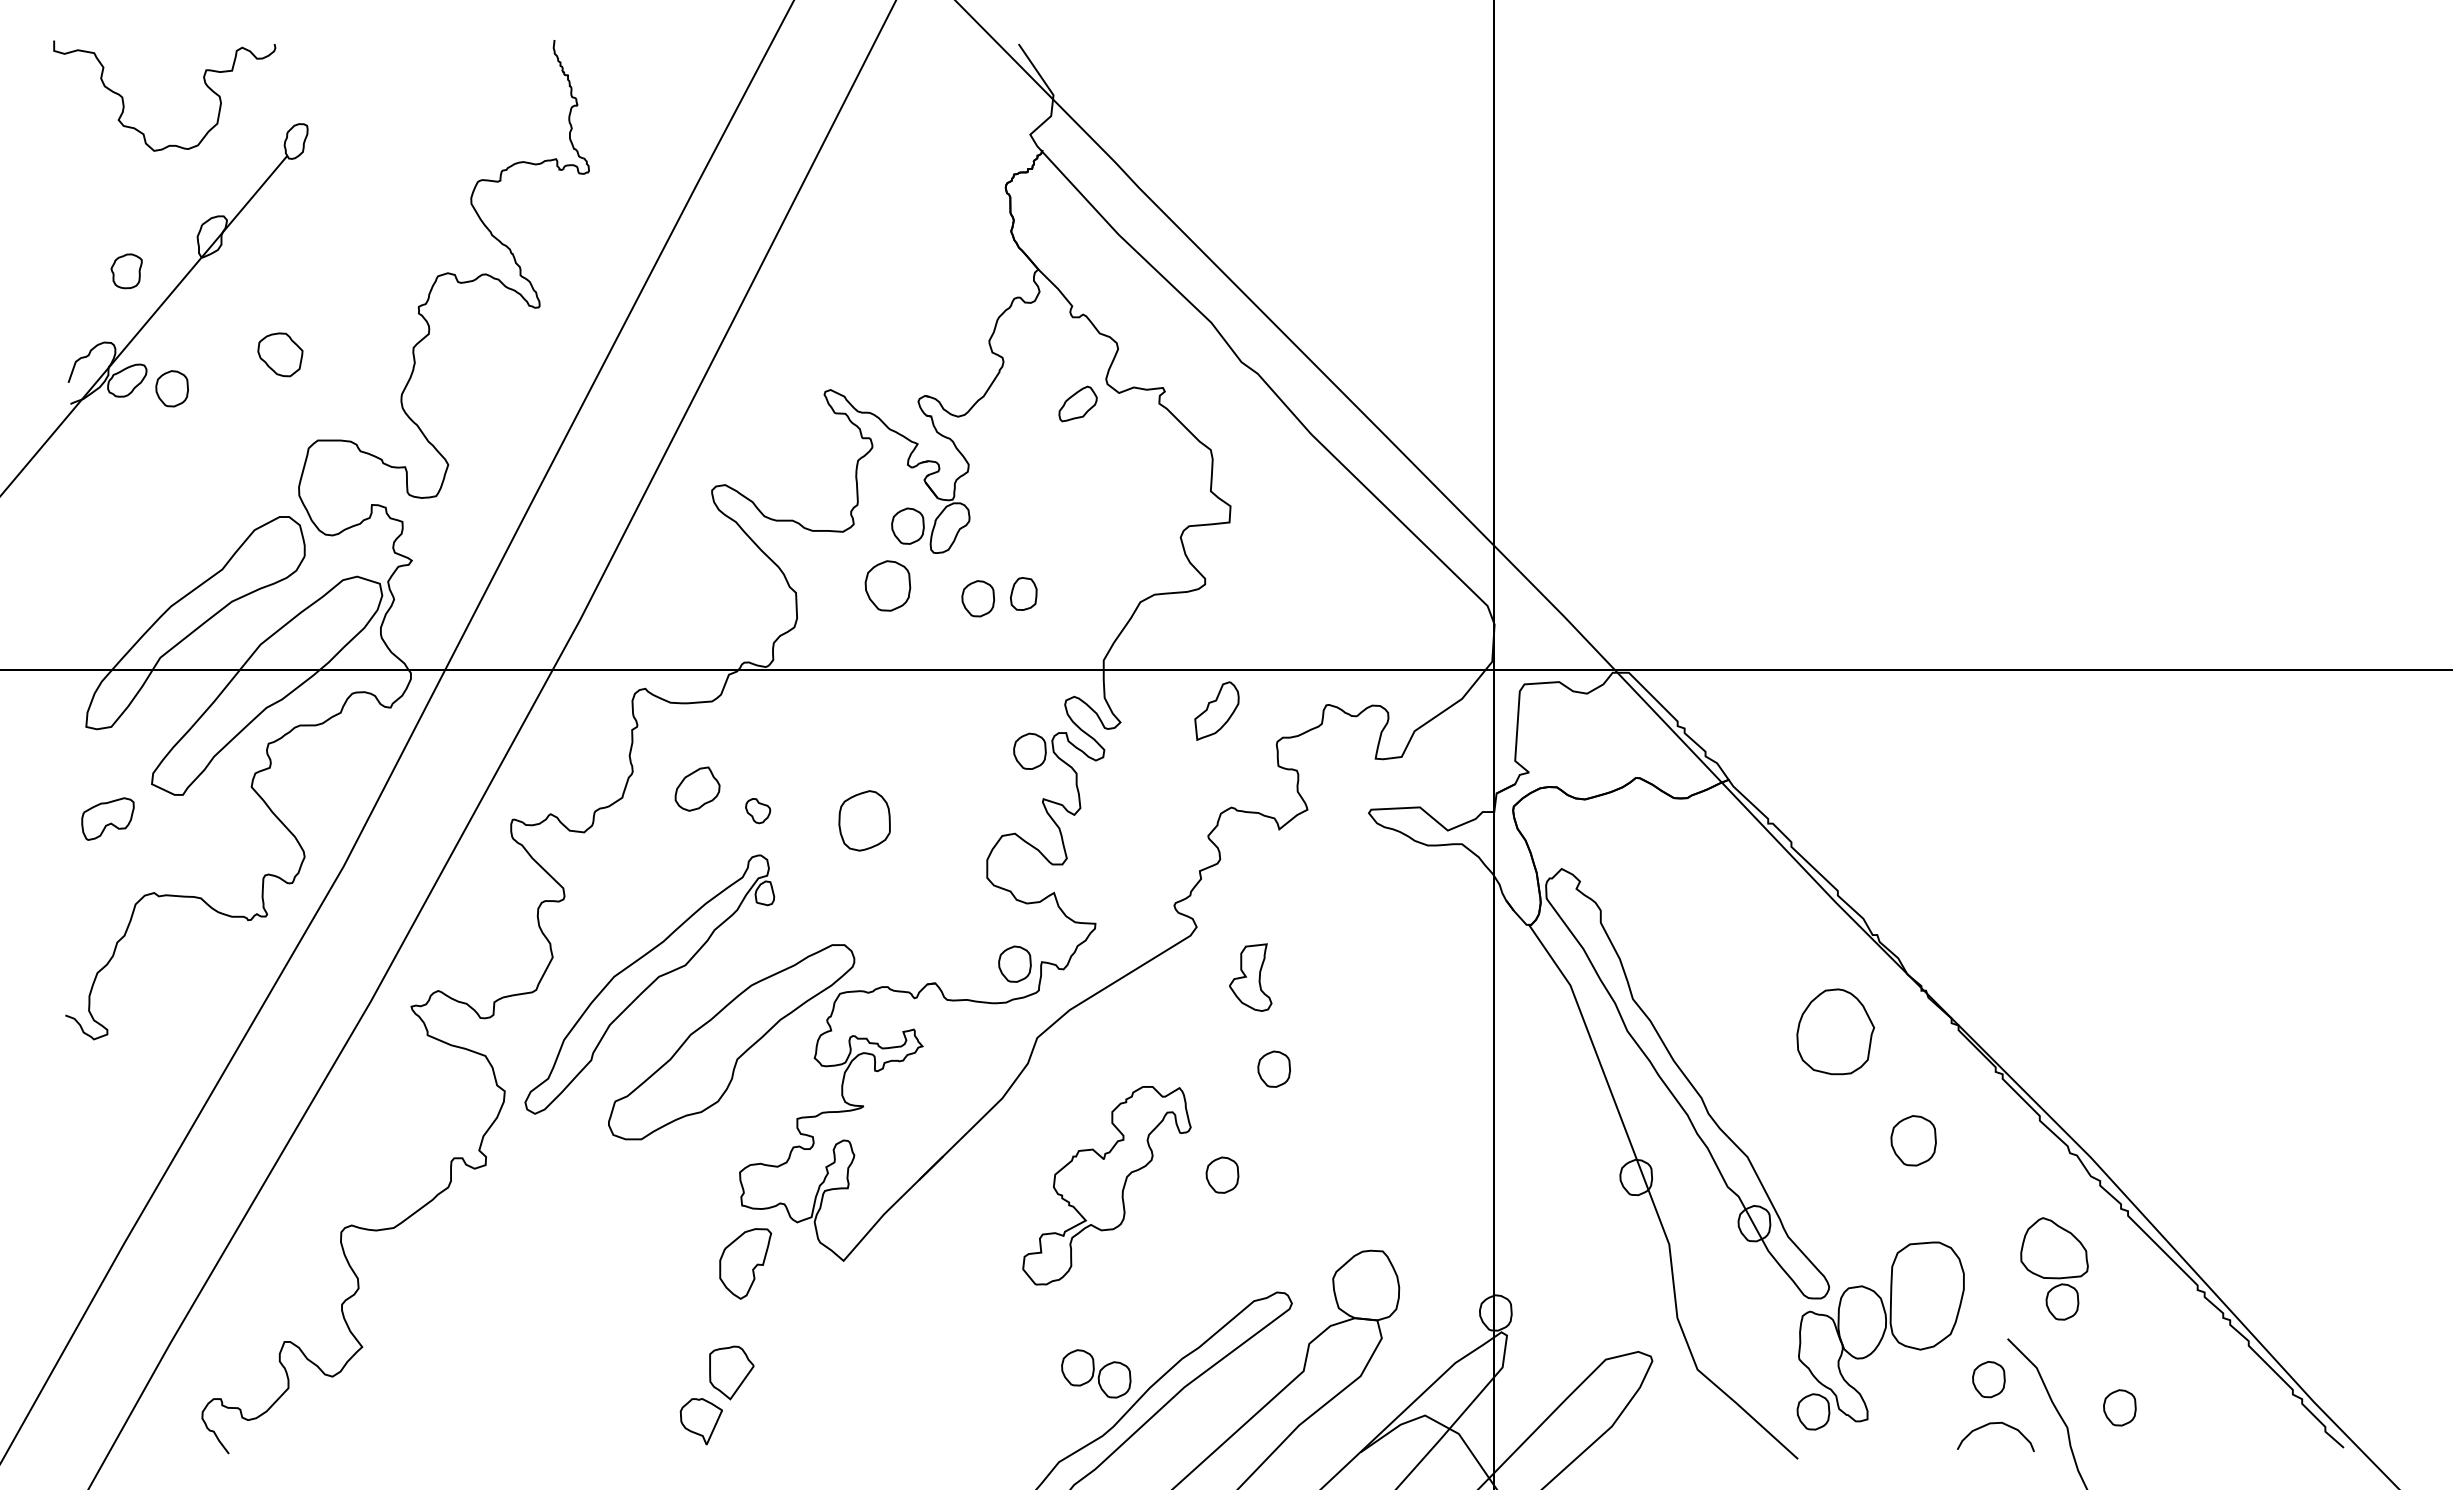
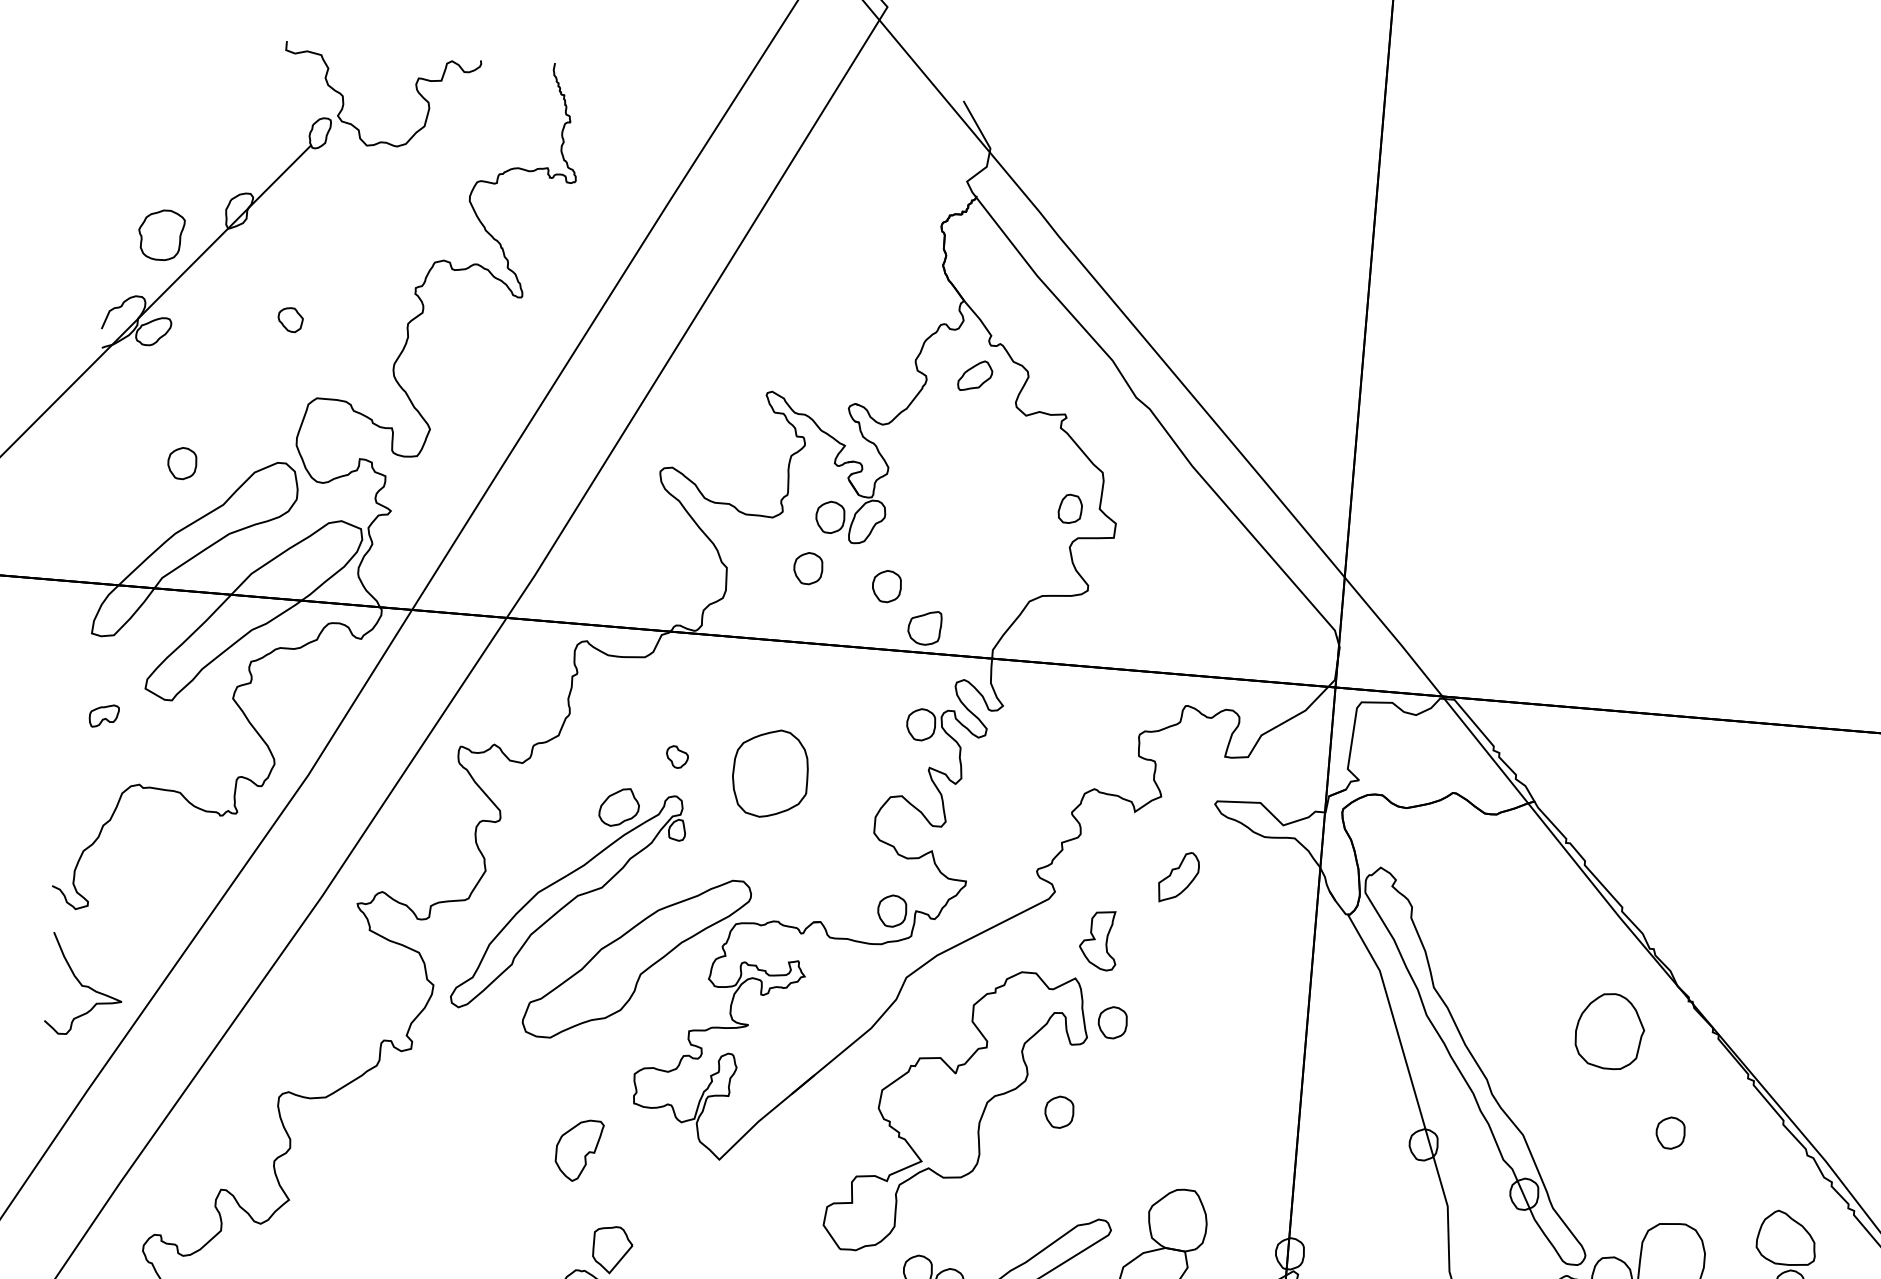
curve: (124, 103) -> (344, 101), moved
part: (126, 271) -> (160, 235), size x1.67
part: (280, 354) -> (290, 319), size x0.62
part: (171, 388) -> (181, 463), moved
part: (1077, 403) -> (974, 375), moved
part: (887, 585) -> (807, 568), size x0.71
part: (1023, 593) -> (1070, 508), moved
part: (1024, 641) -> (924, 627), added
part: (1216, 710) -> (1178, 876), moved
part: (697, 788) -> (619, 806), moved
part: (107, 818) -> (103, 715), size x0.62
part: (864, 820) -> (770, 773), size x1.67
curve: (112, 1124) -> (85, 985), added
part: (1913, 1140) -> (1670, 1132), size x0.71
part: (1106, 1185) -> (956, 1112), size x1.67
part: (745, 1263) -> (579, 1150), moved

